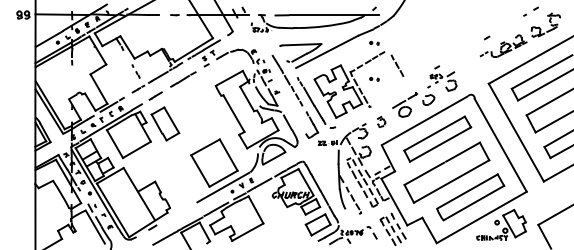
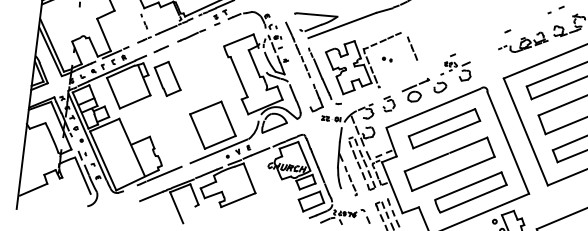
part: (374, 43) -> (391, 22), removed
part: (381, 121) -> (389, 103), size x1.43
line: (173, 215) -> (164, 173), added

